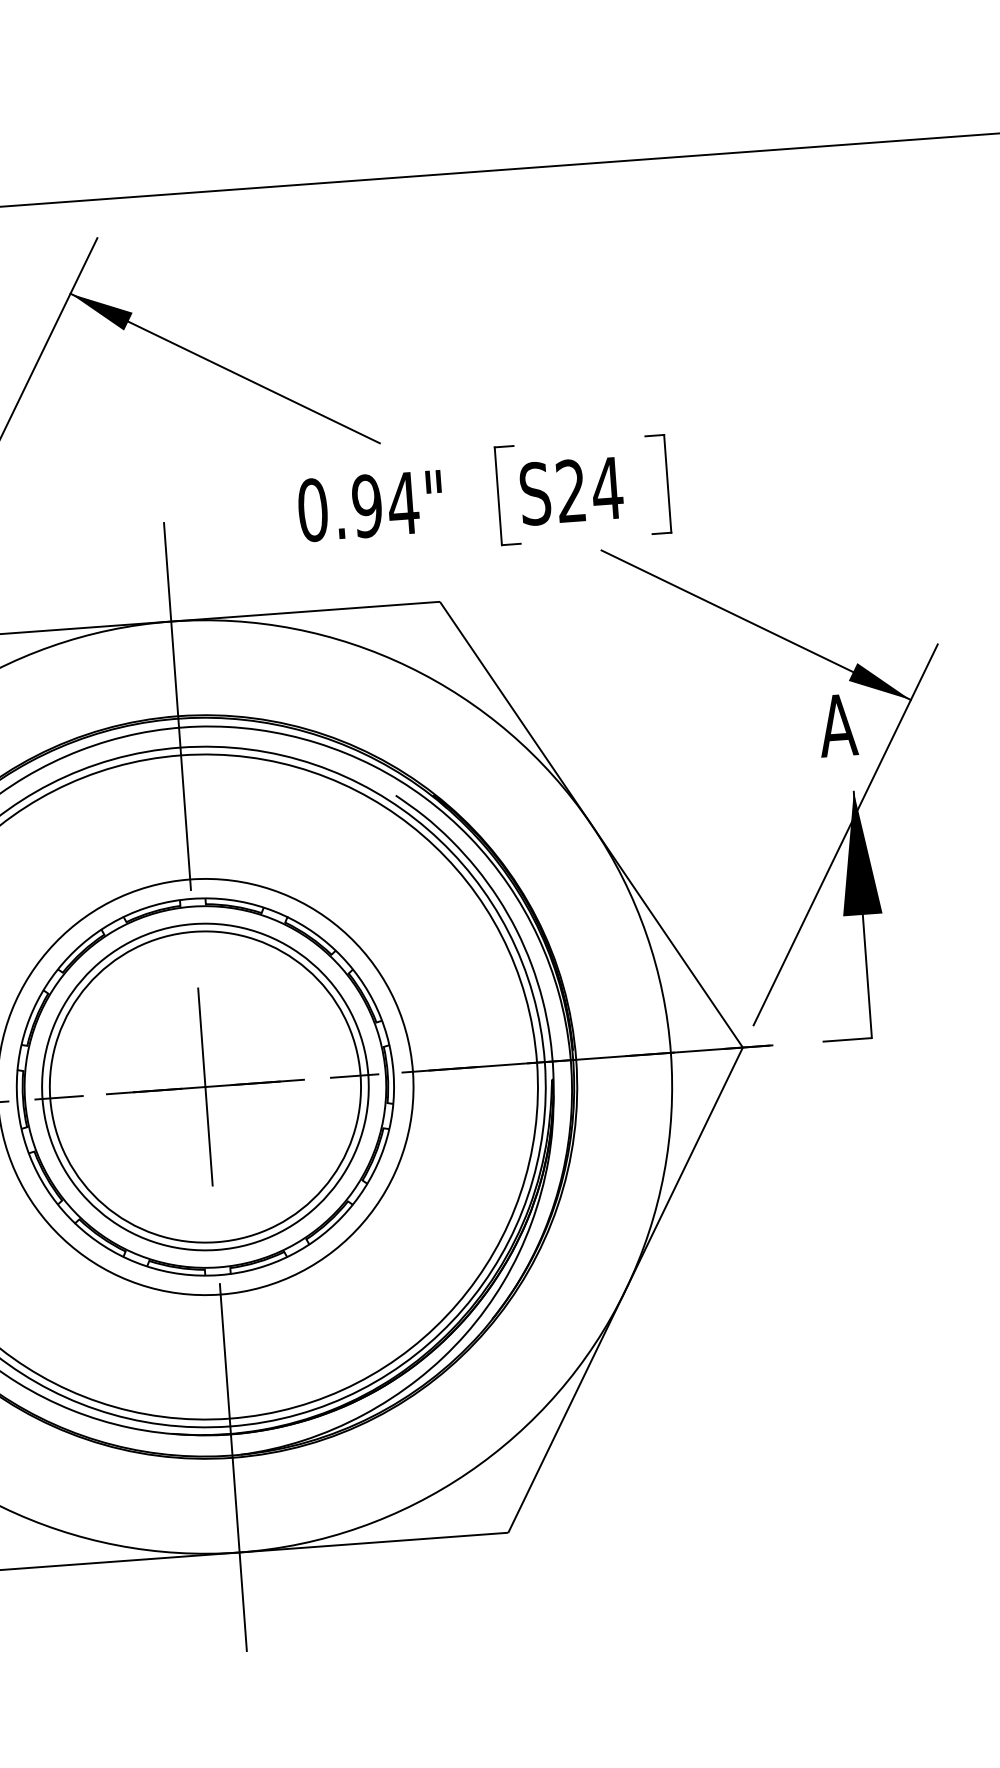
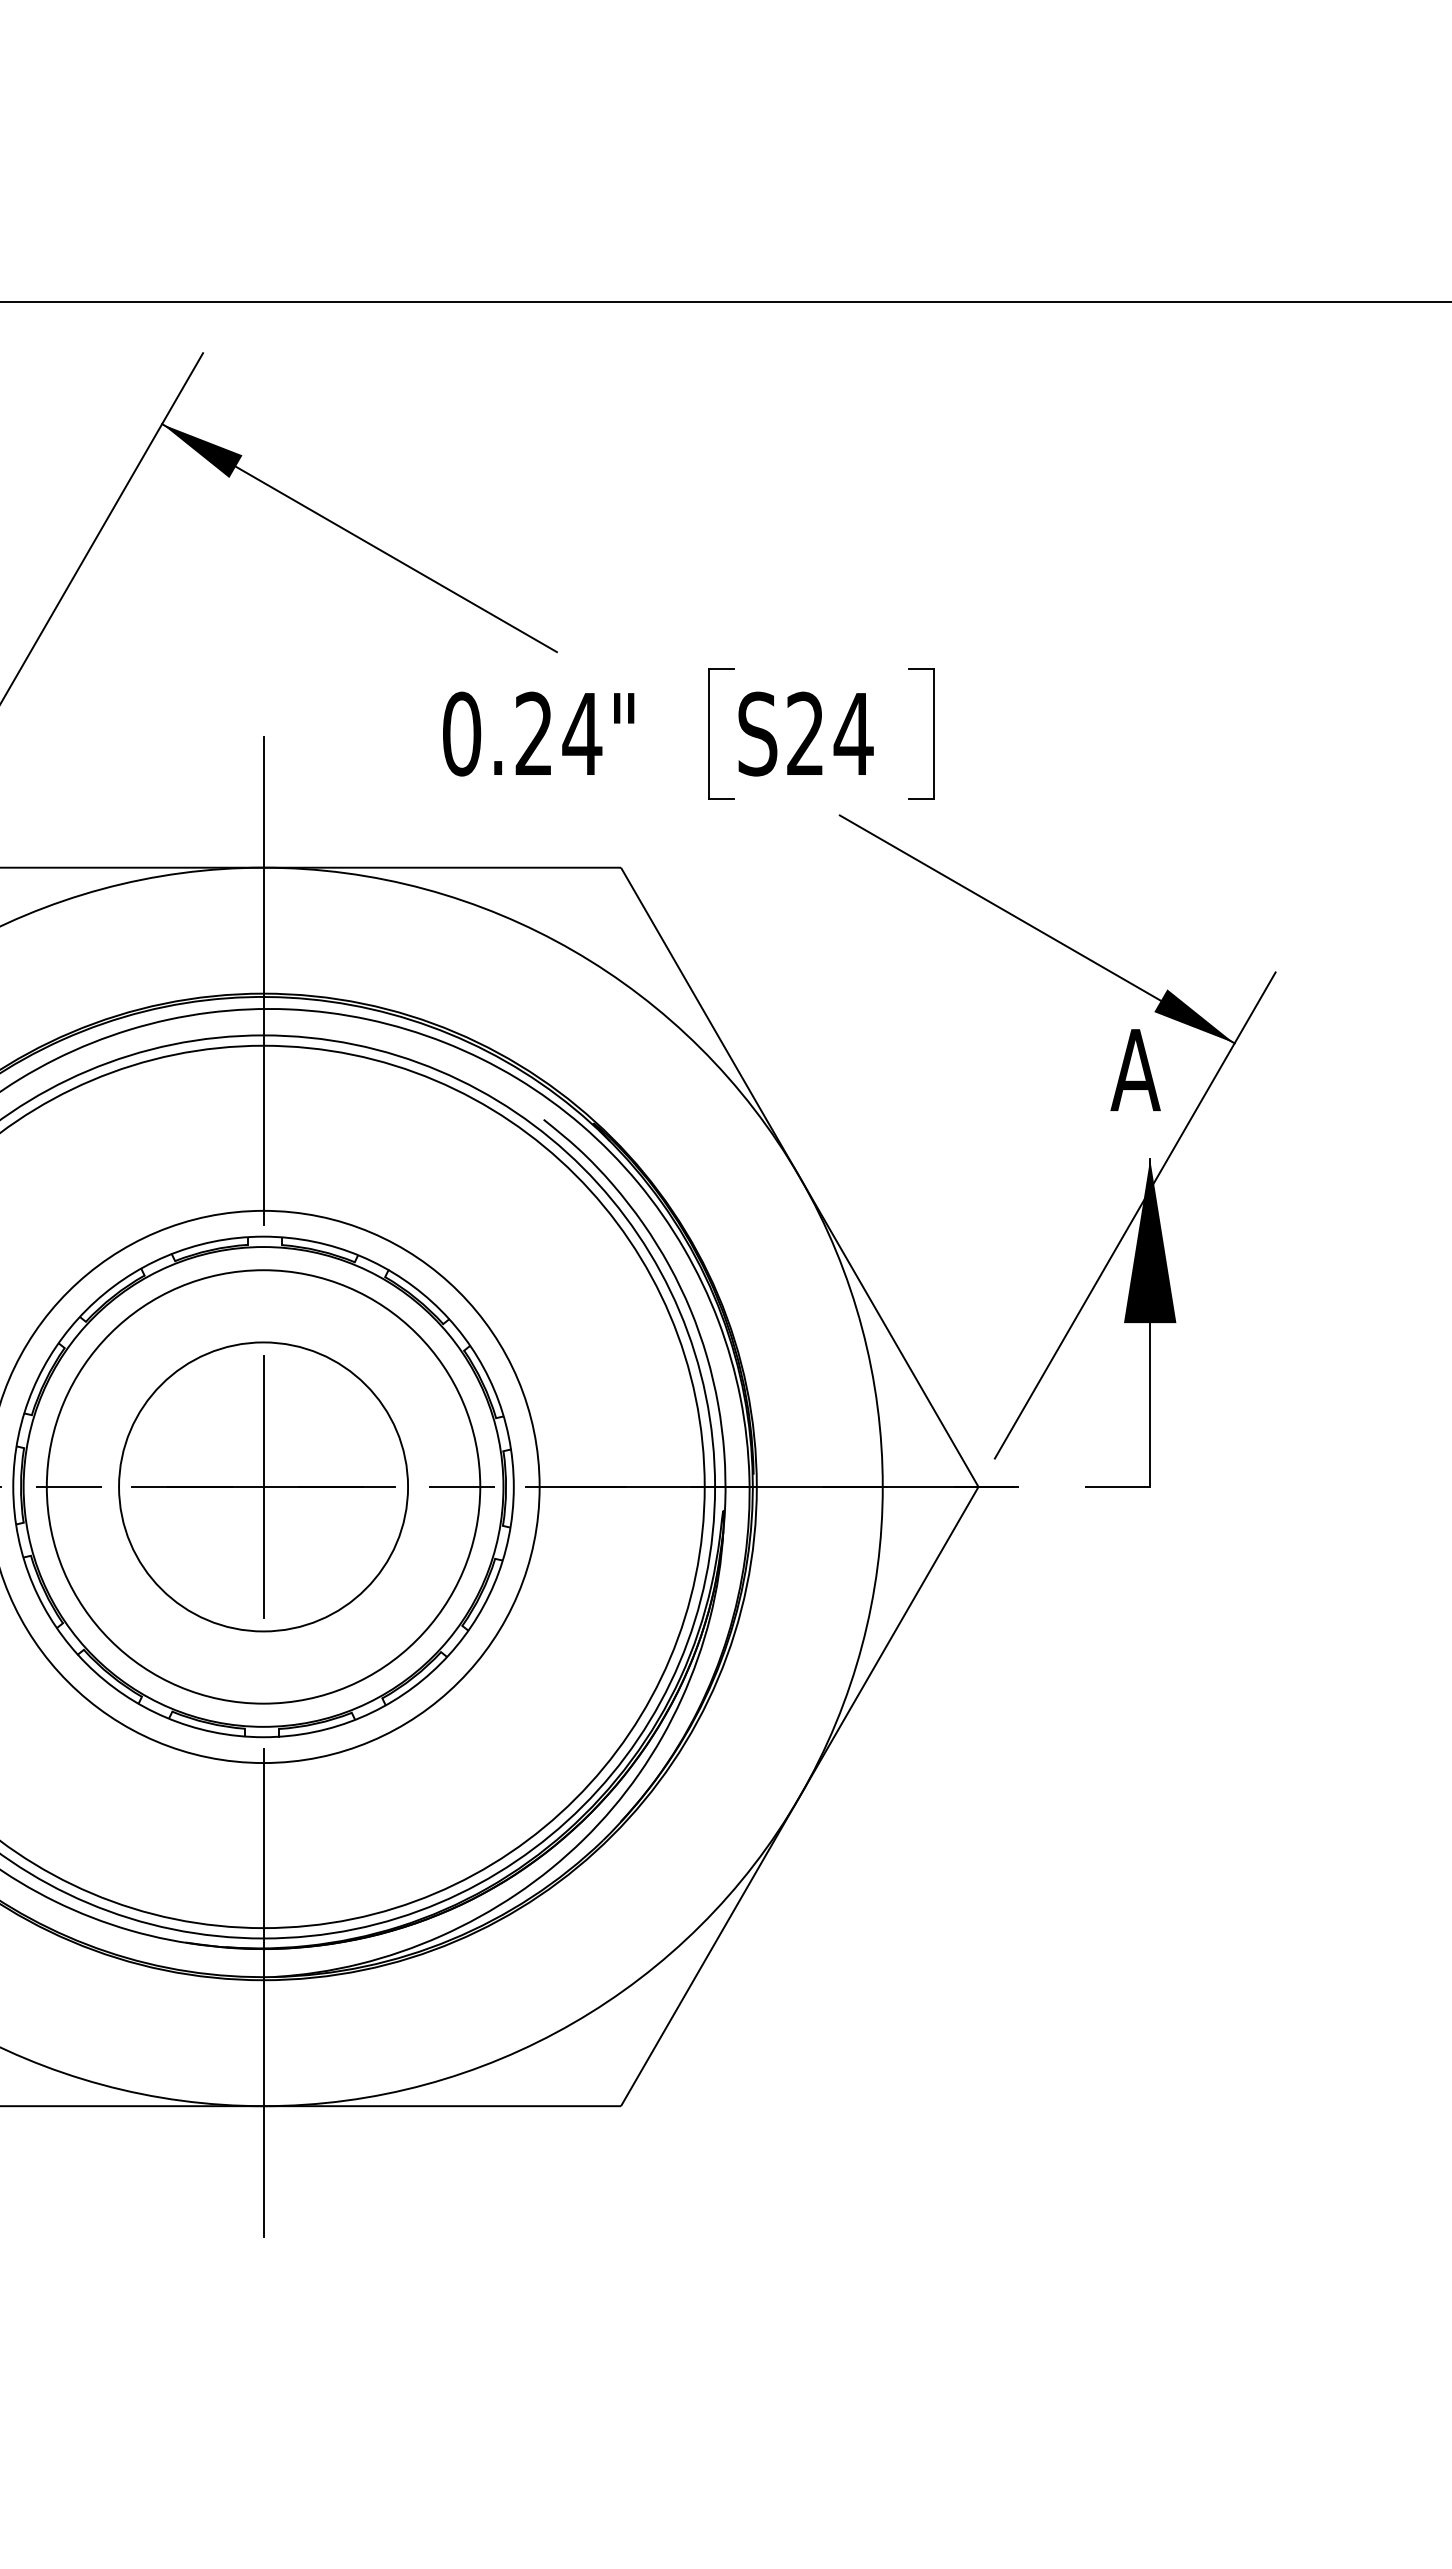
text: (367, 505) -> (534, 733), 0.94" -> 0.24"
circle: (205, 1086) -> (263, 1486), size x0.7

